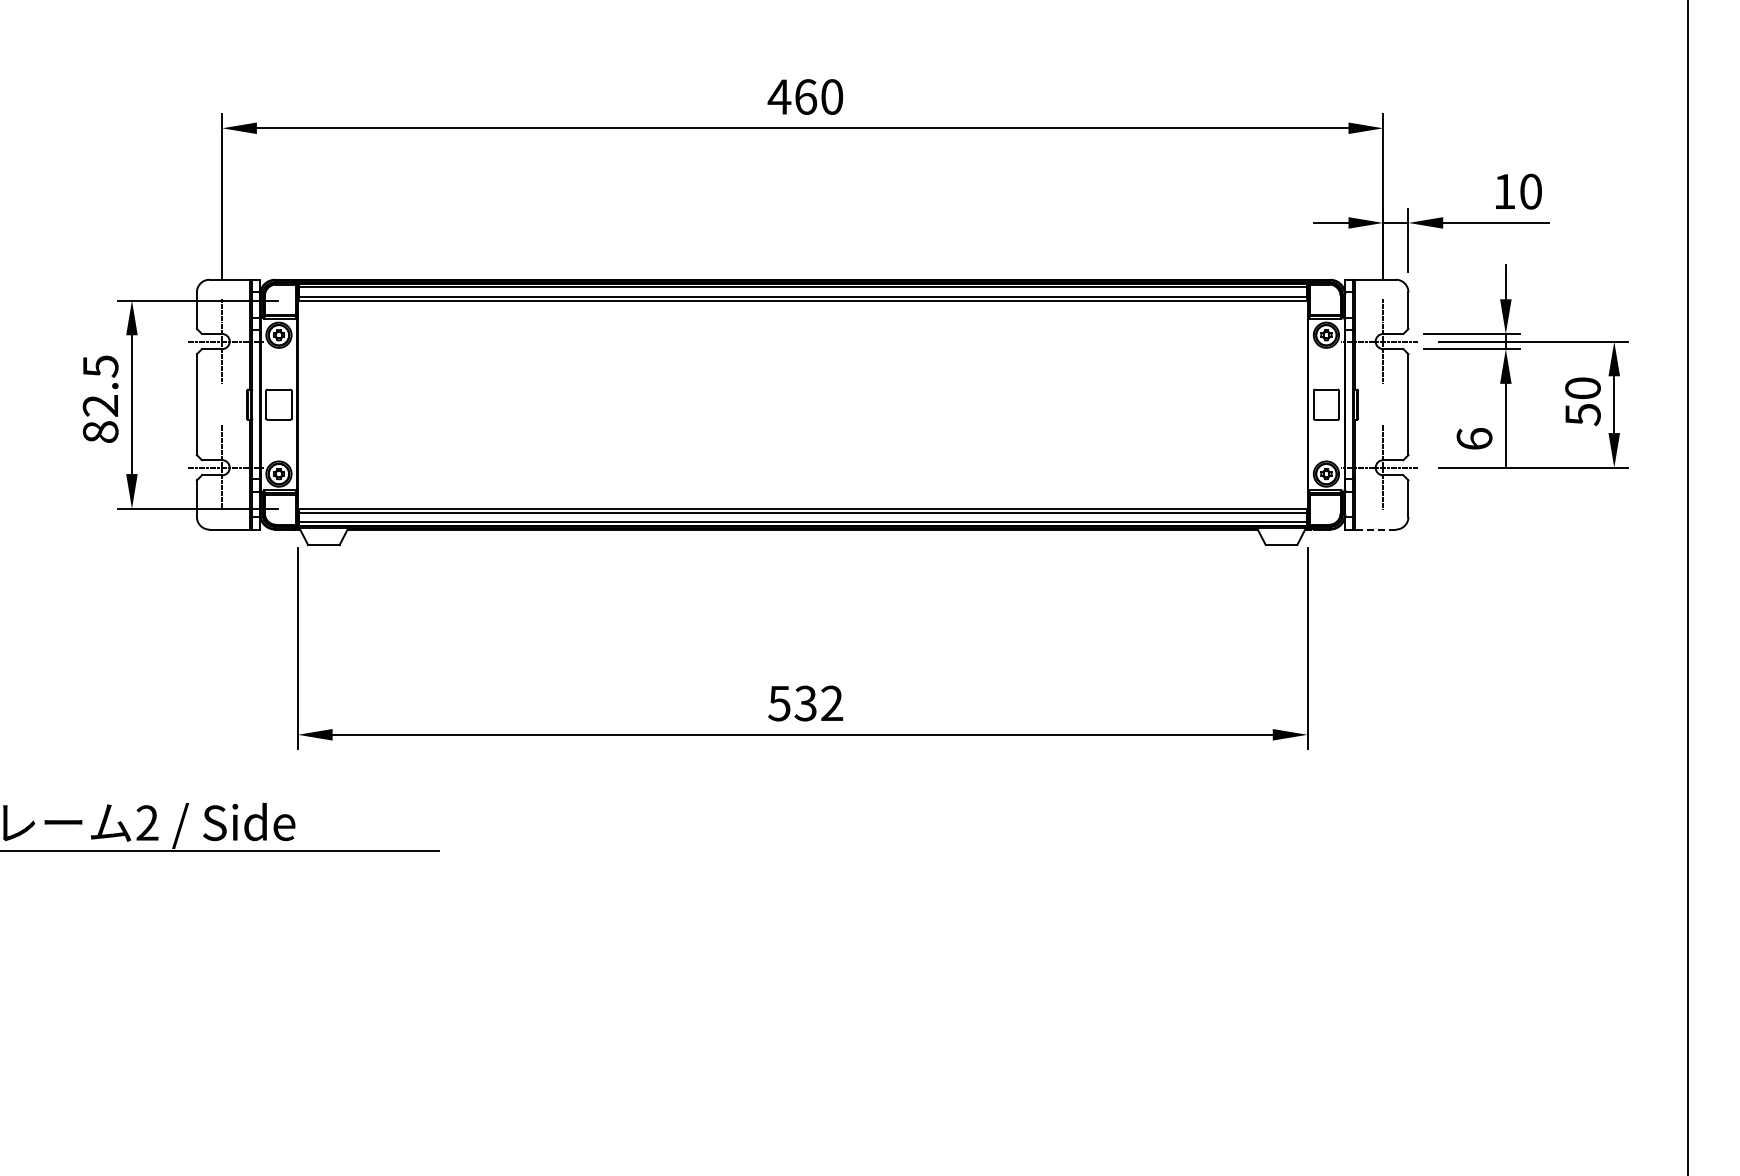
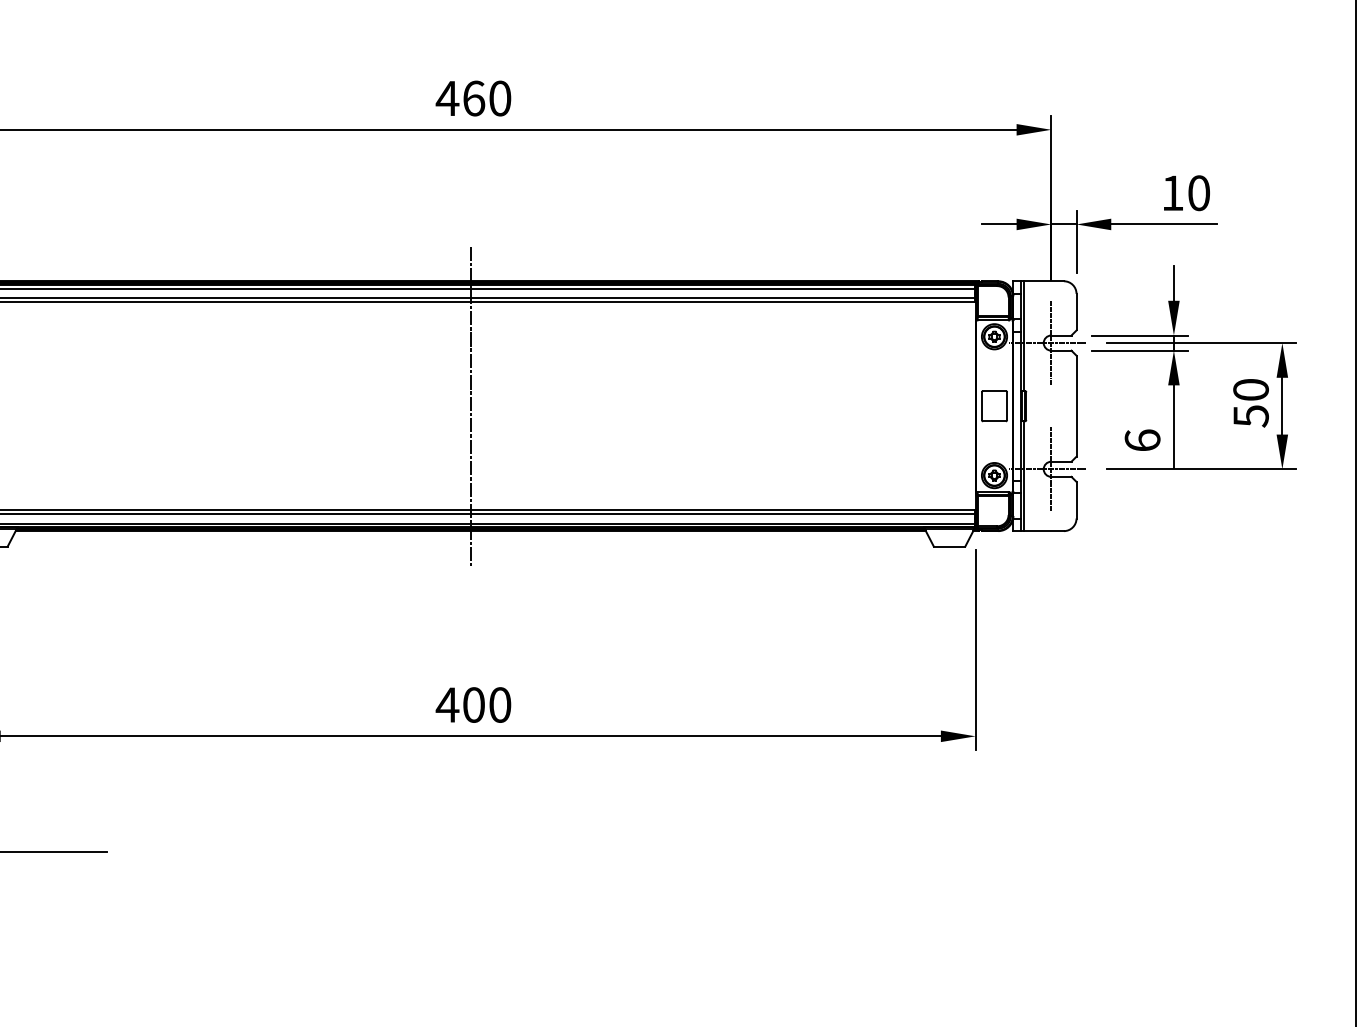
line: (802, 404) -> (470, 406), added
line: (1375, 529) -> (1043, 531), dashed -> solid
text: (805, 703) -> (473, 705), 532 -> 400

